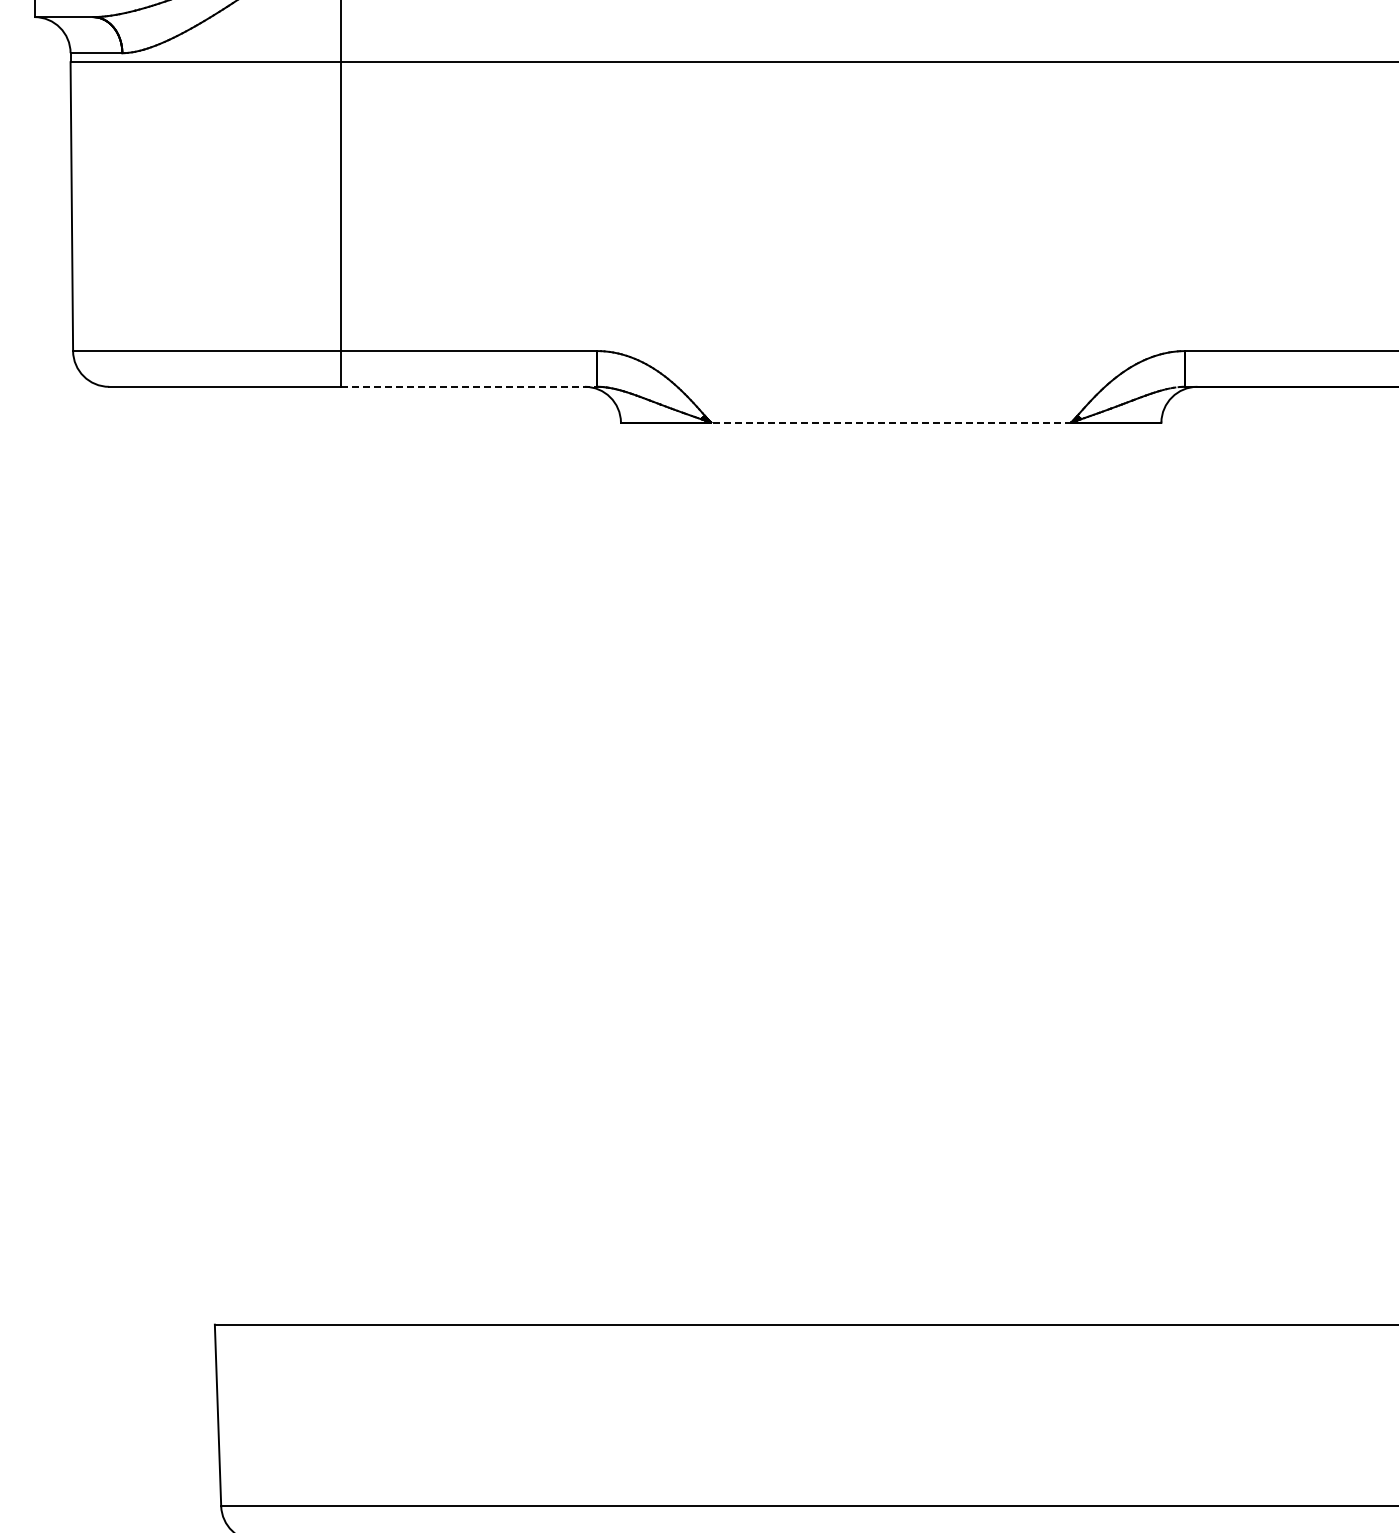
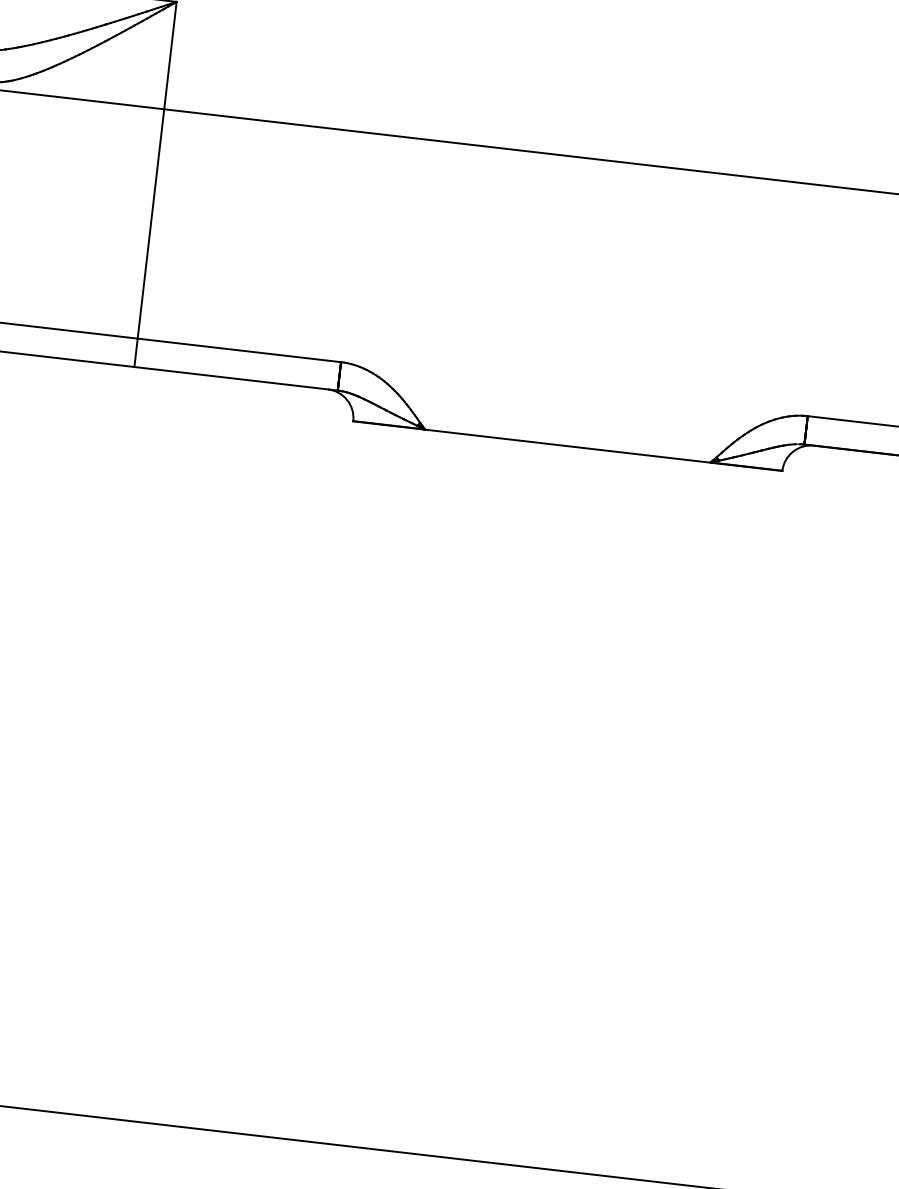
line: (469, 386) -> (236, 378), dashed -> solid
line: (890, 422) -> (567, 445), dashed -> solid

